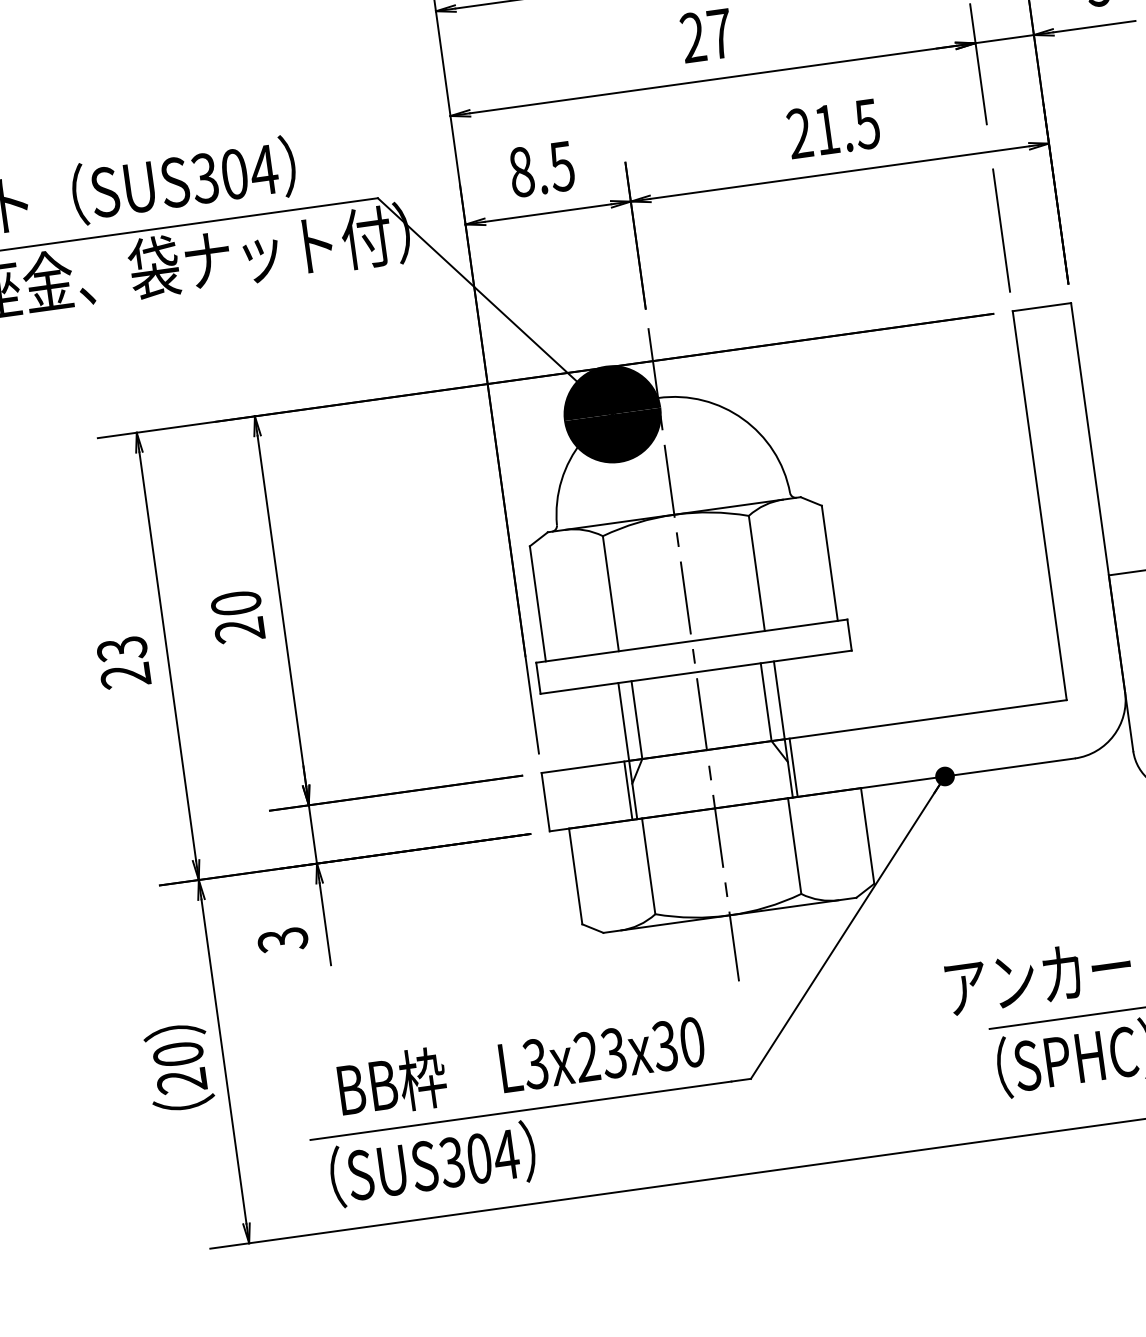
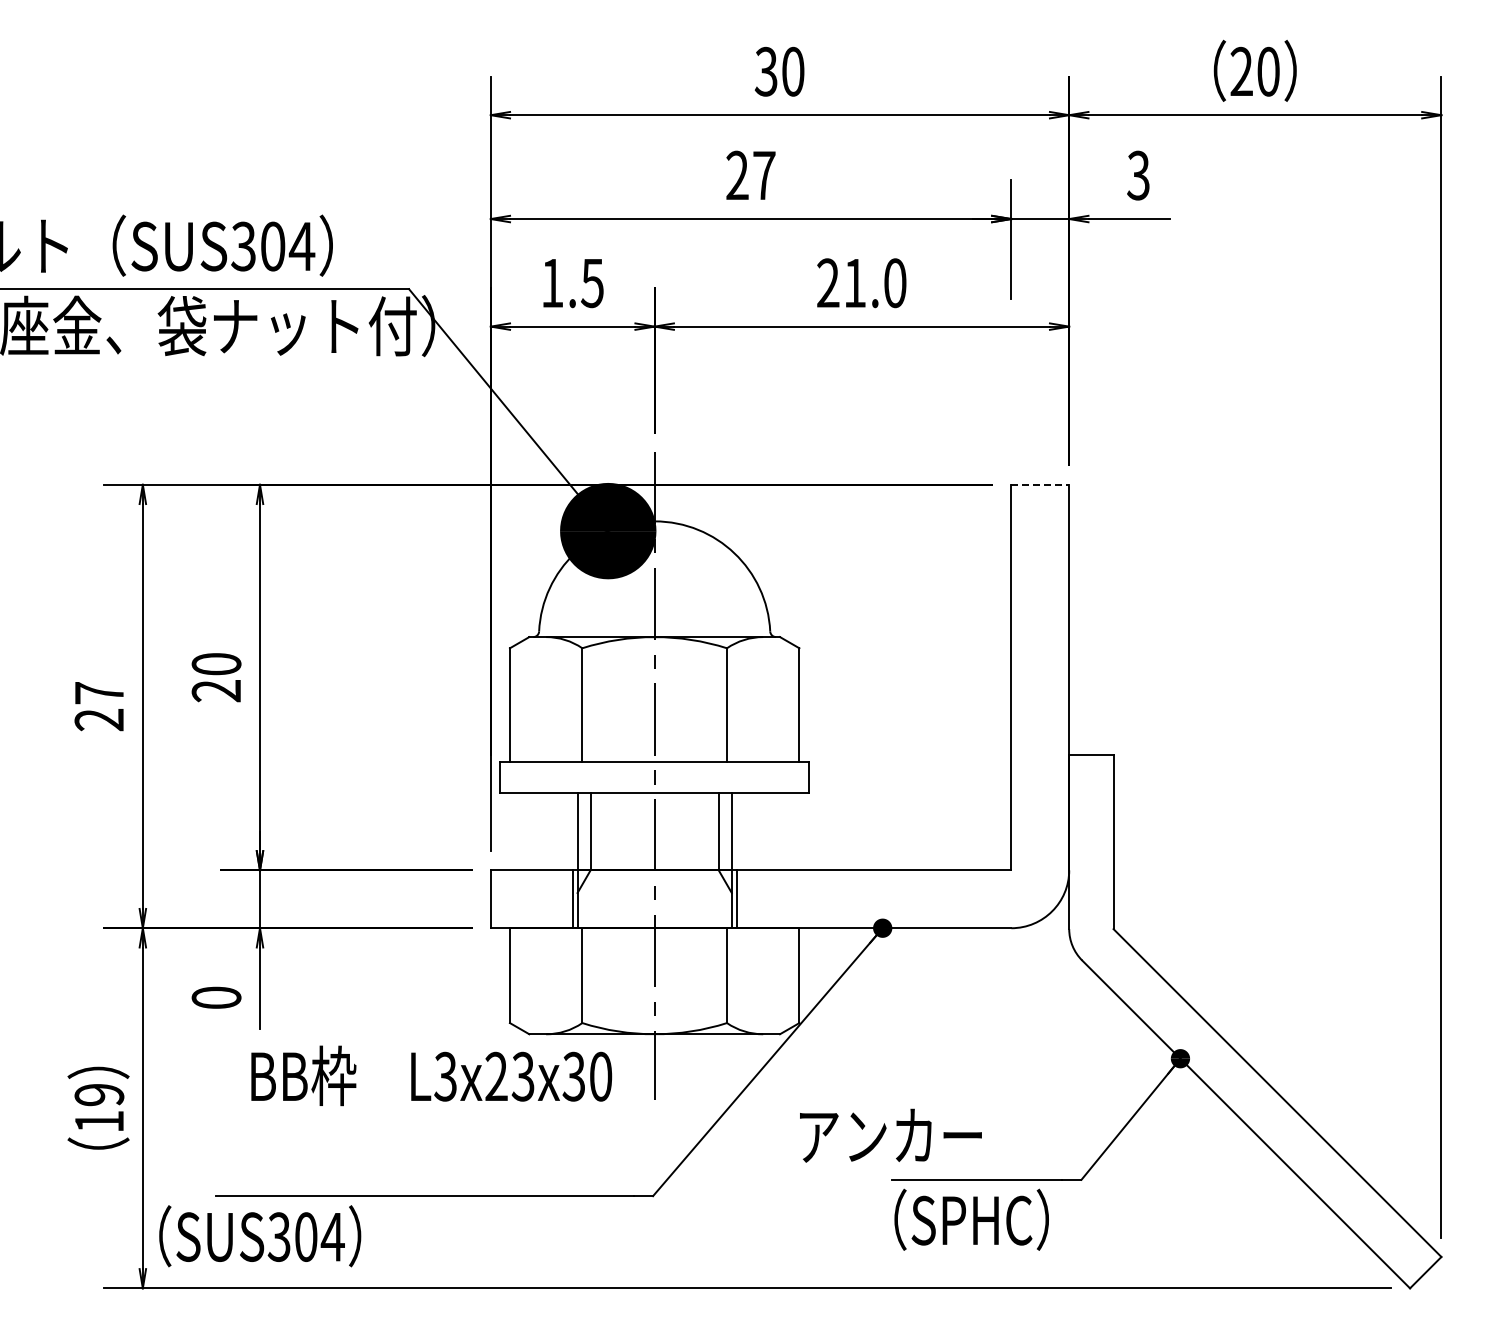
text: (866, 124) -> (894, 283), 21.5 -> 21.0
text: (521, 172) -> (552, 283), 8.5 -> 1.5
line: (1001, 230) -> (1011, 404), removed
line: (1042, 306) -> (1040, 484), solid -> dashed
text: (122, 649) -> (99, 693), 23 -> 27
text: (282, 939) -> (216, 997), 3 -> 0
text: (1038, 976) -> (890, 1135), moved
text: (521, 1064) -> (431, 1075), moved
text: (180, 1066) -> (99, 1107), 20 -> 19
text: (433, 1164) -> (260, 1236), moved

